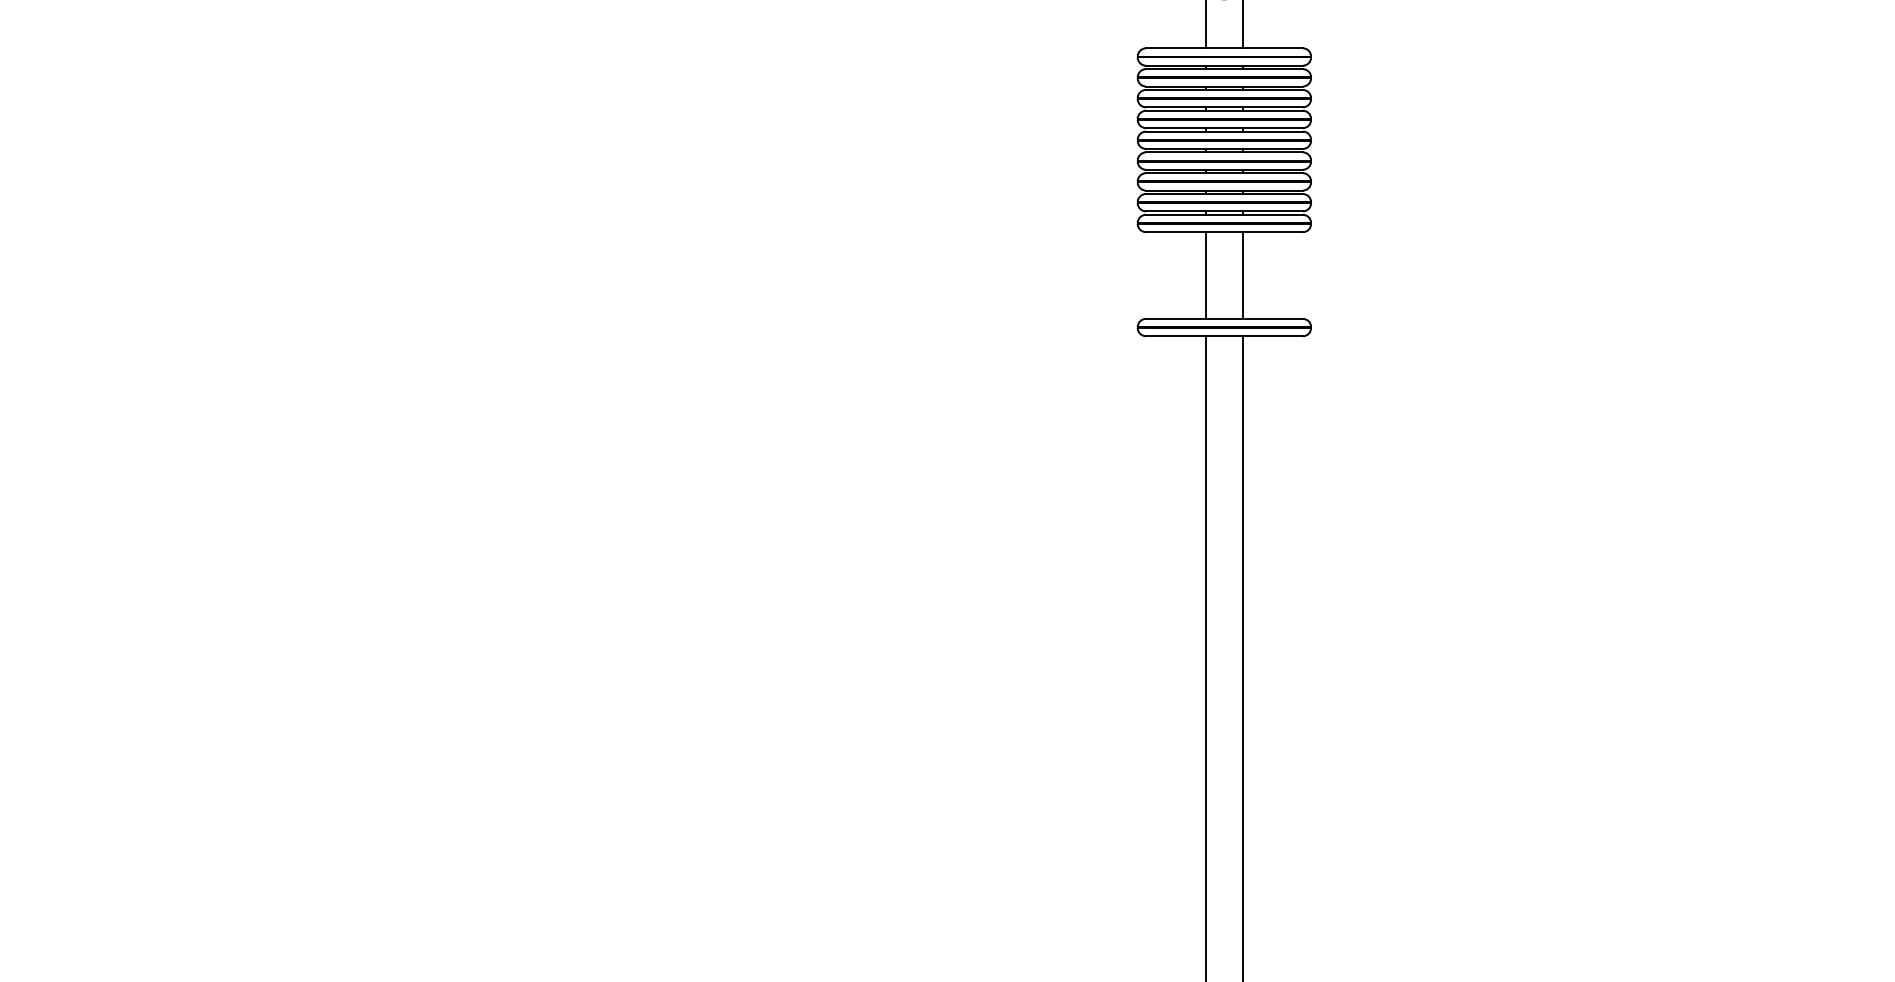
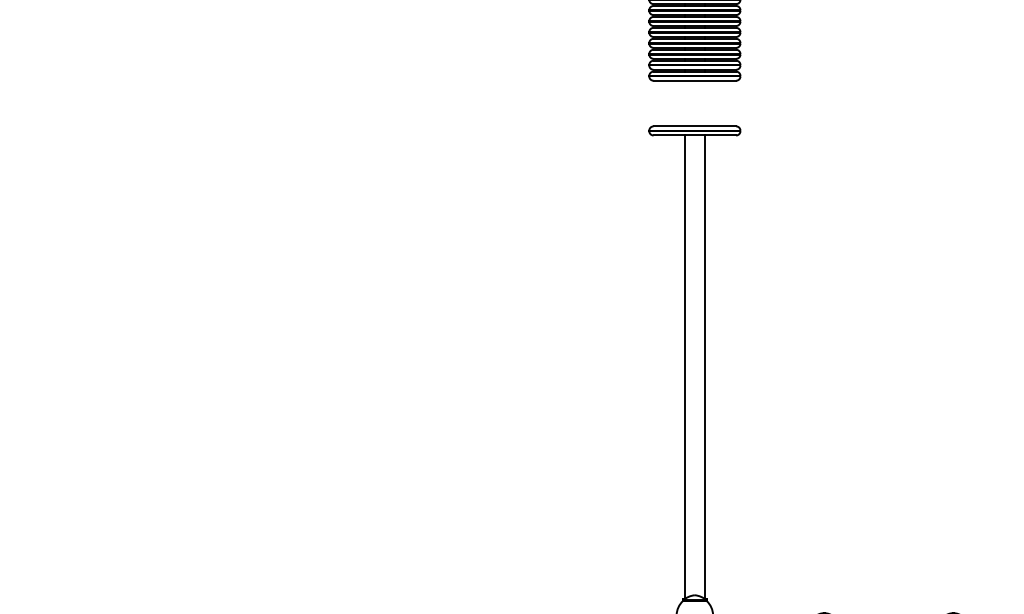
line: (1206, 275) -> (685, 103), removed
line: (1242, 275) -> (704, 103), removed

